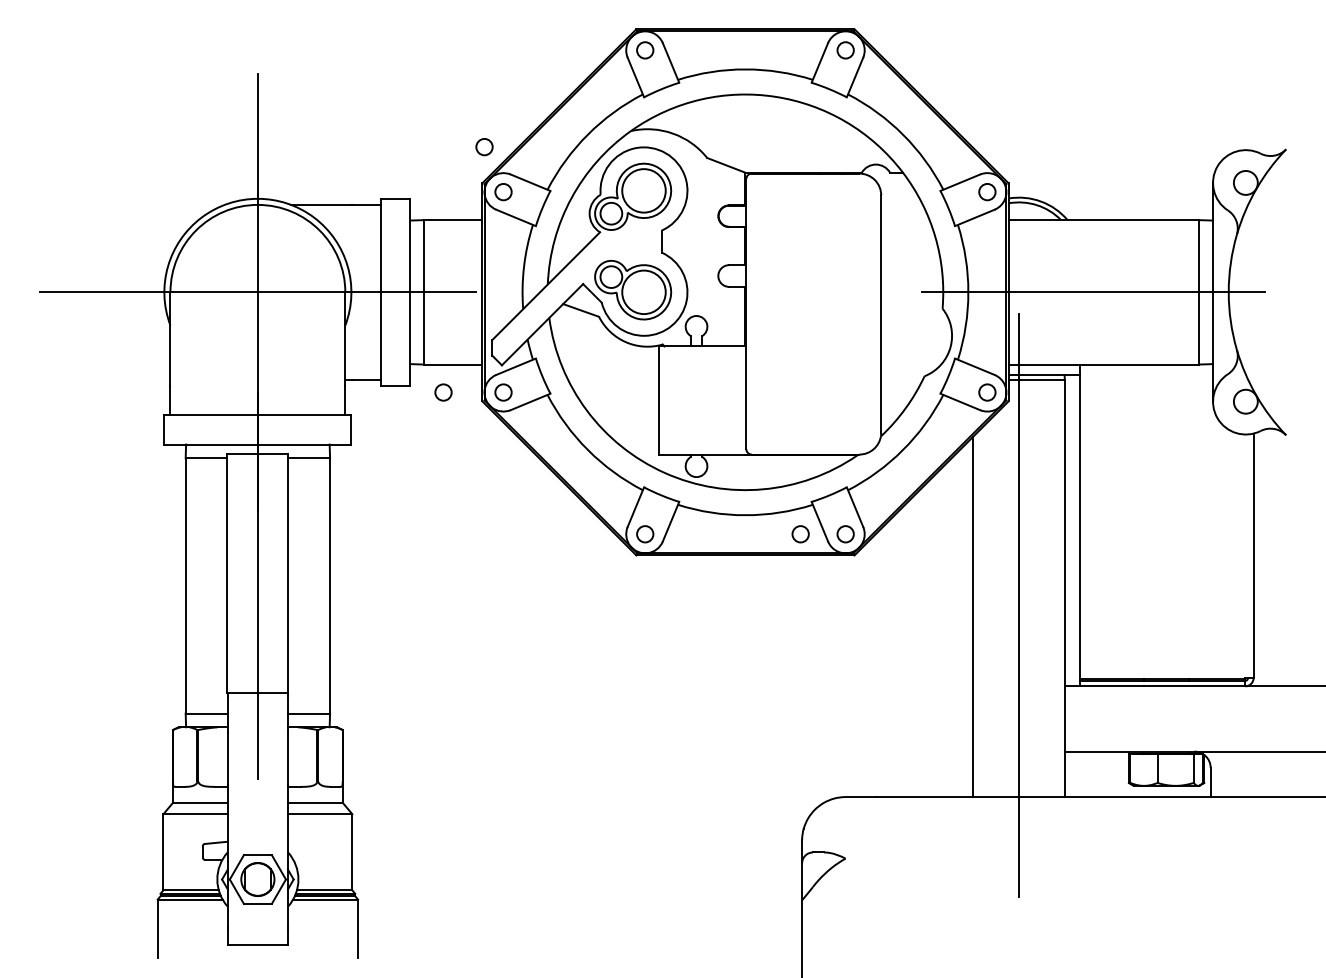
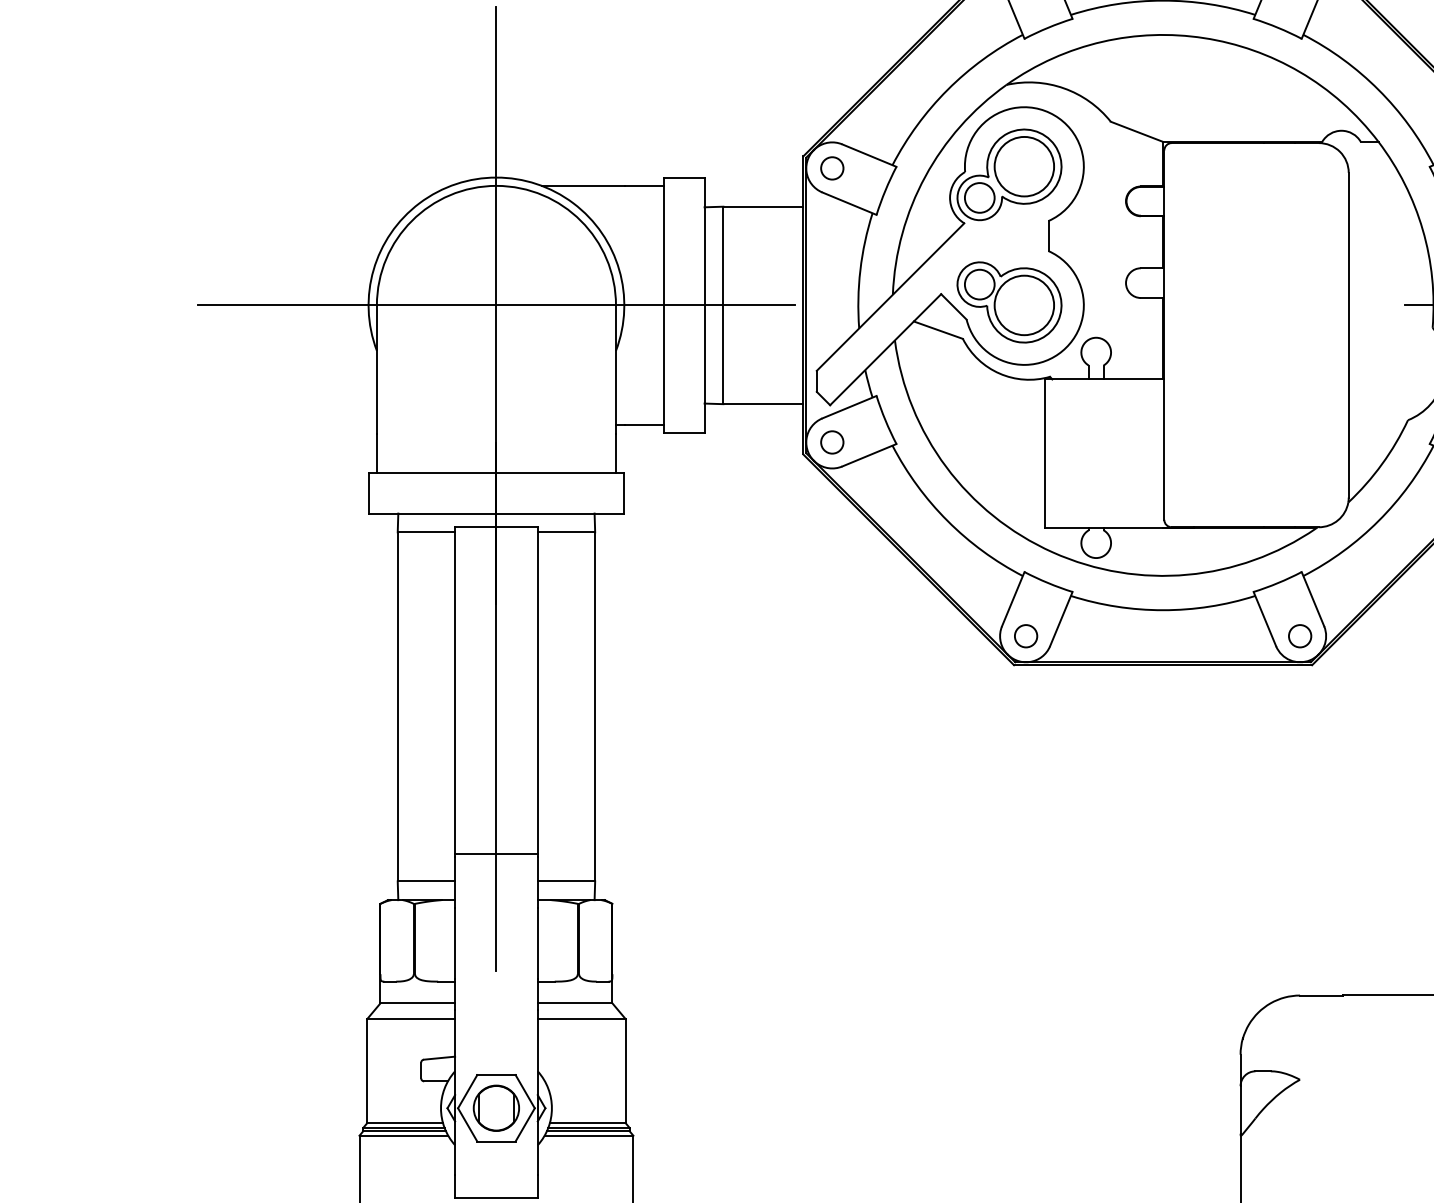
circle: (484, 147) -> (806, 107), removed
circle: (443, 392) -> (750, 442), removed
circle: (800, 534) -> (1238, 636), removed

